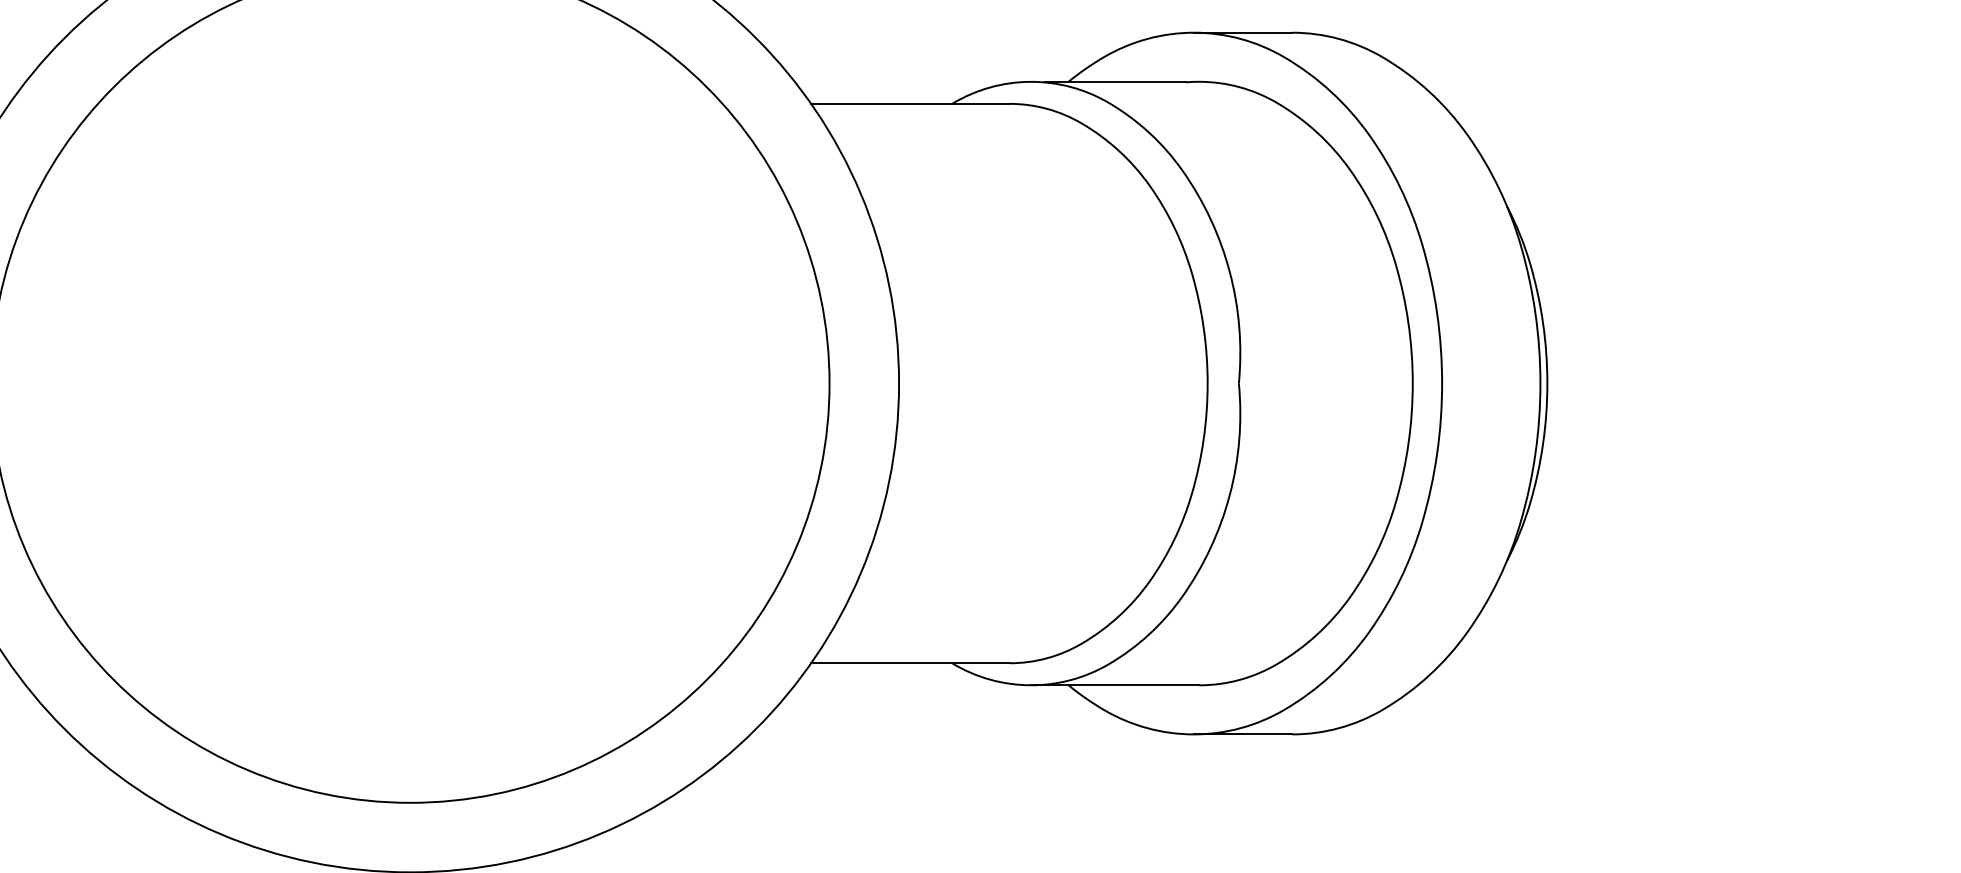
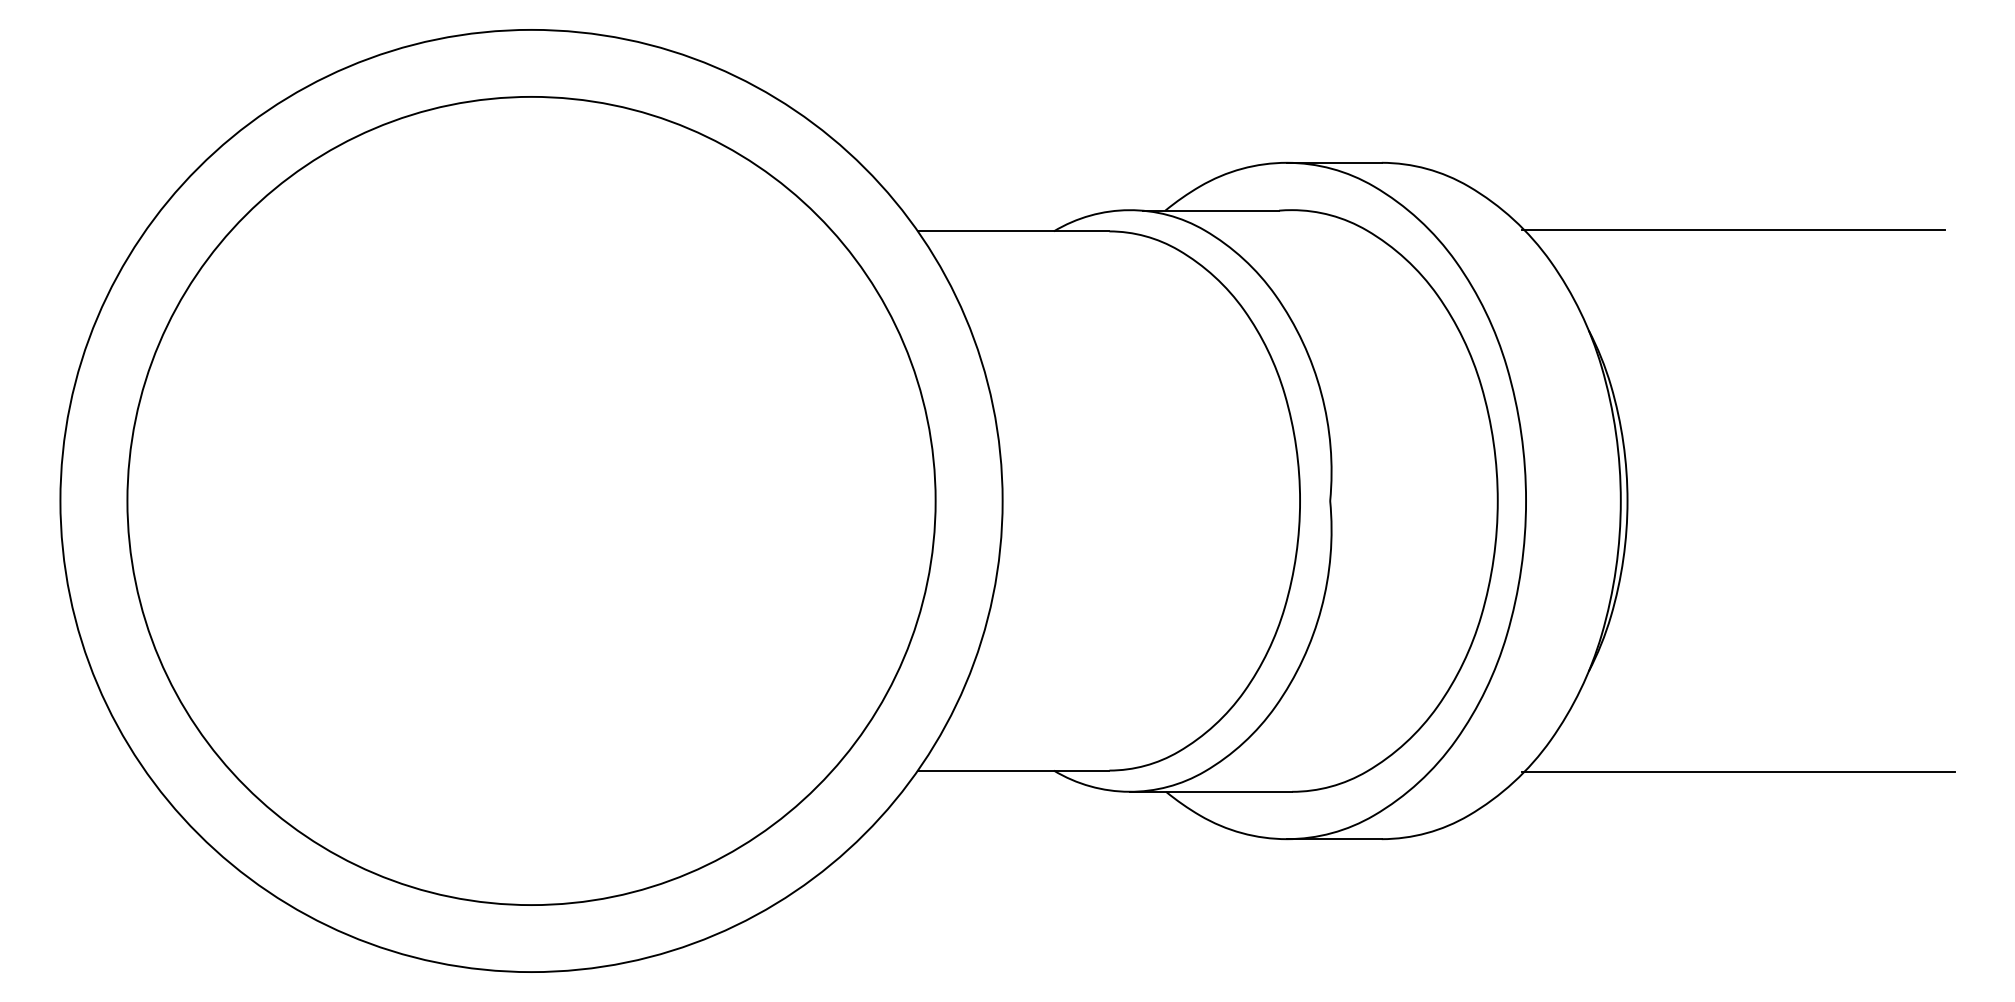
line: (1657, 102) -> (1733, 230), added
line: (1662, 664) -> (1738, 771), added

